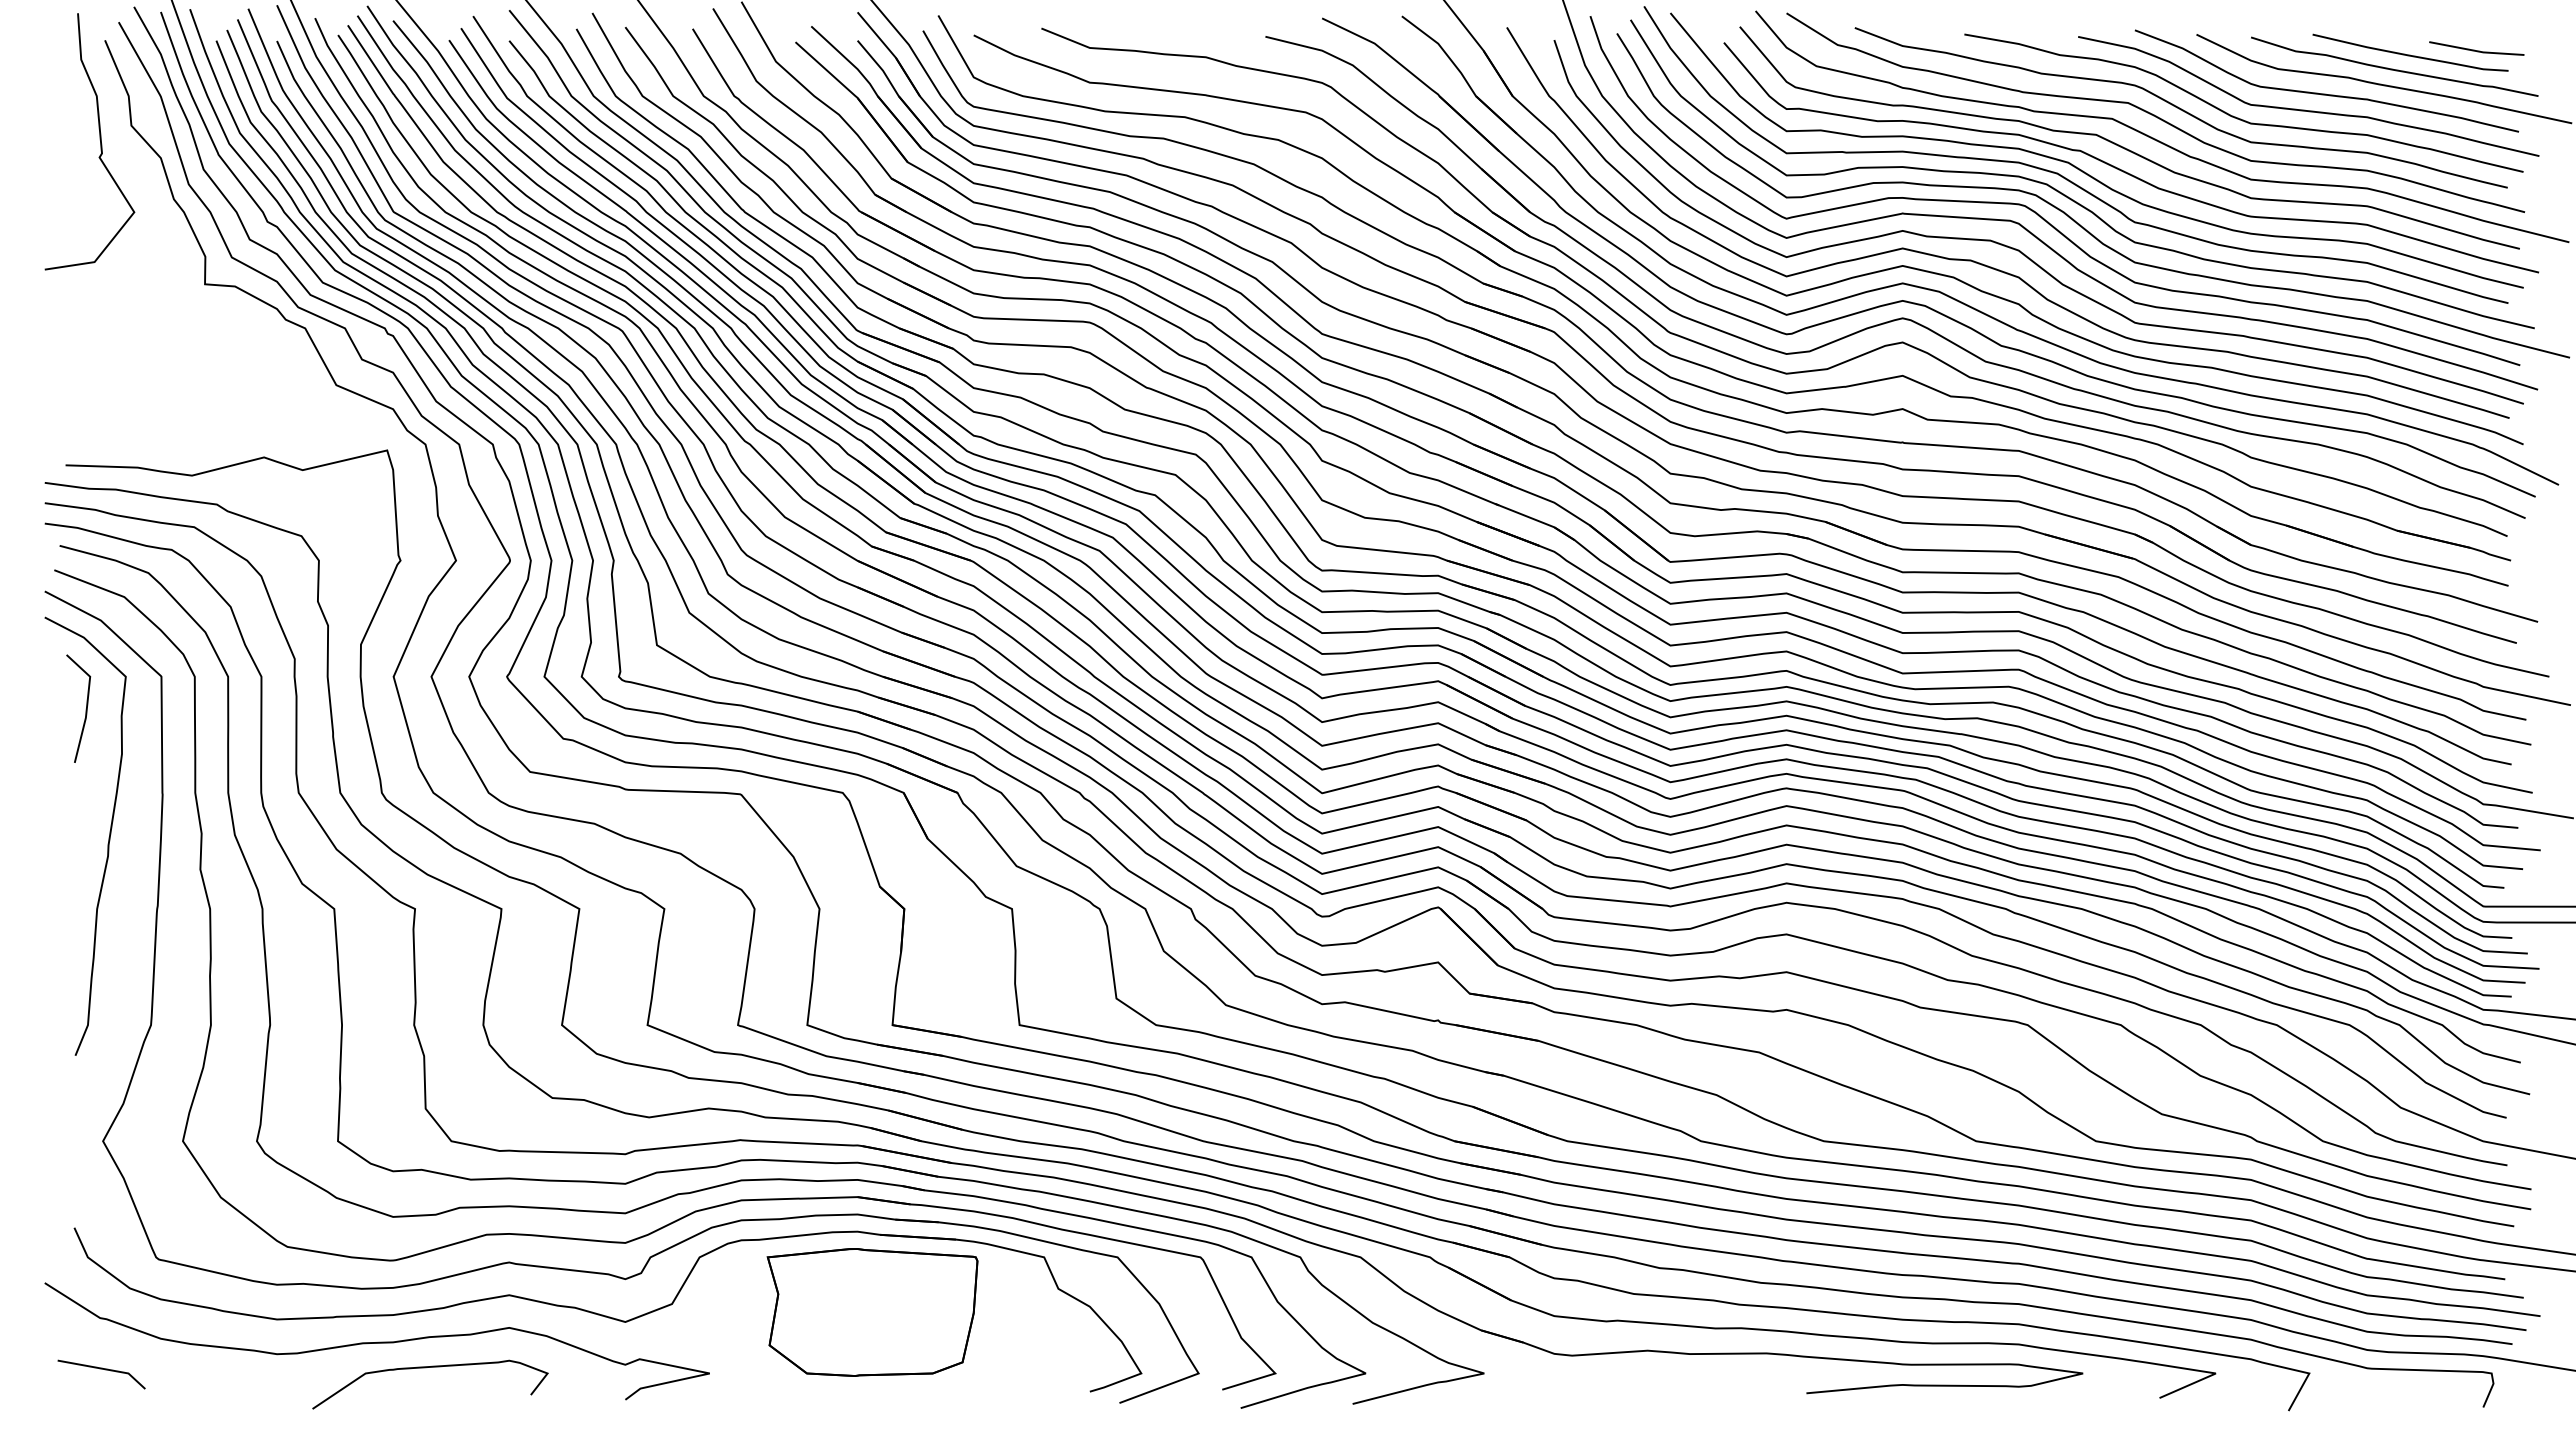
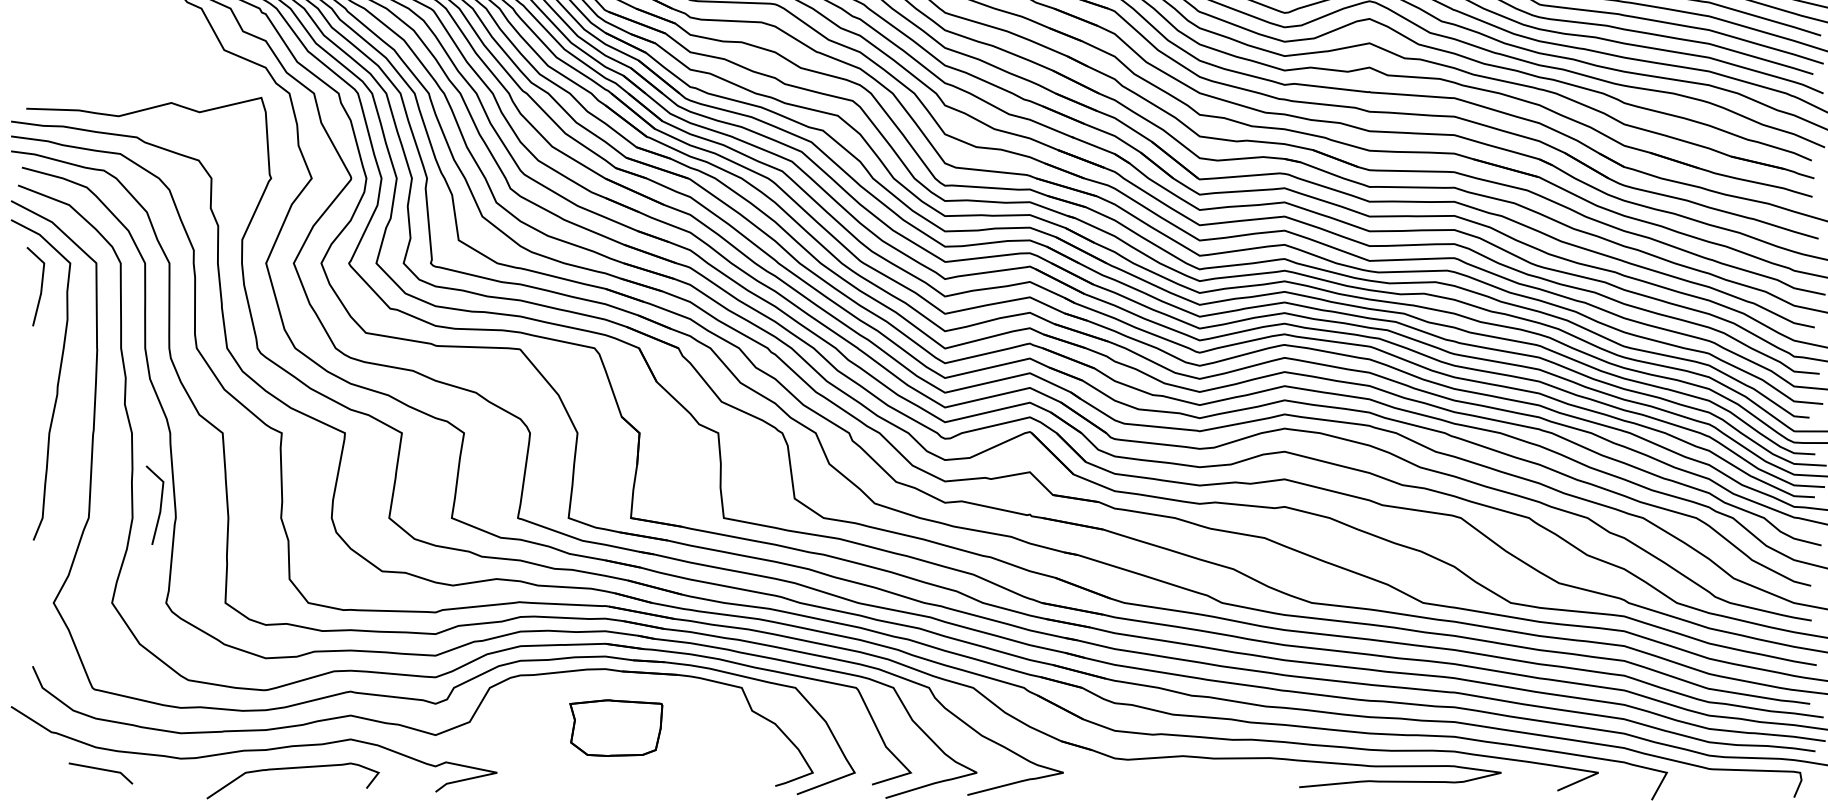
line: (248, 1008) -> (160, 505), added
part: (872, 1312) -> (616, 728), size x0.6
line: (101, 1369) -> (100, 769), moved

